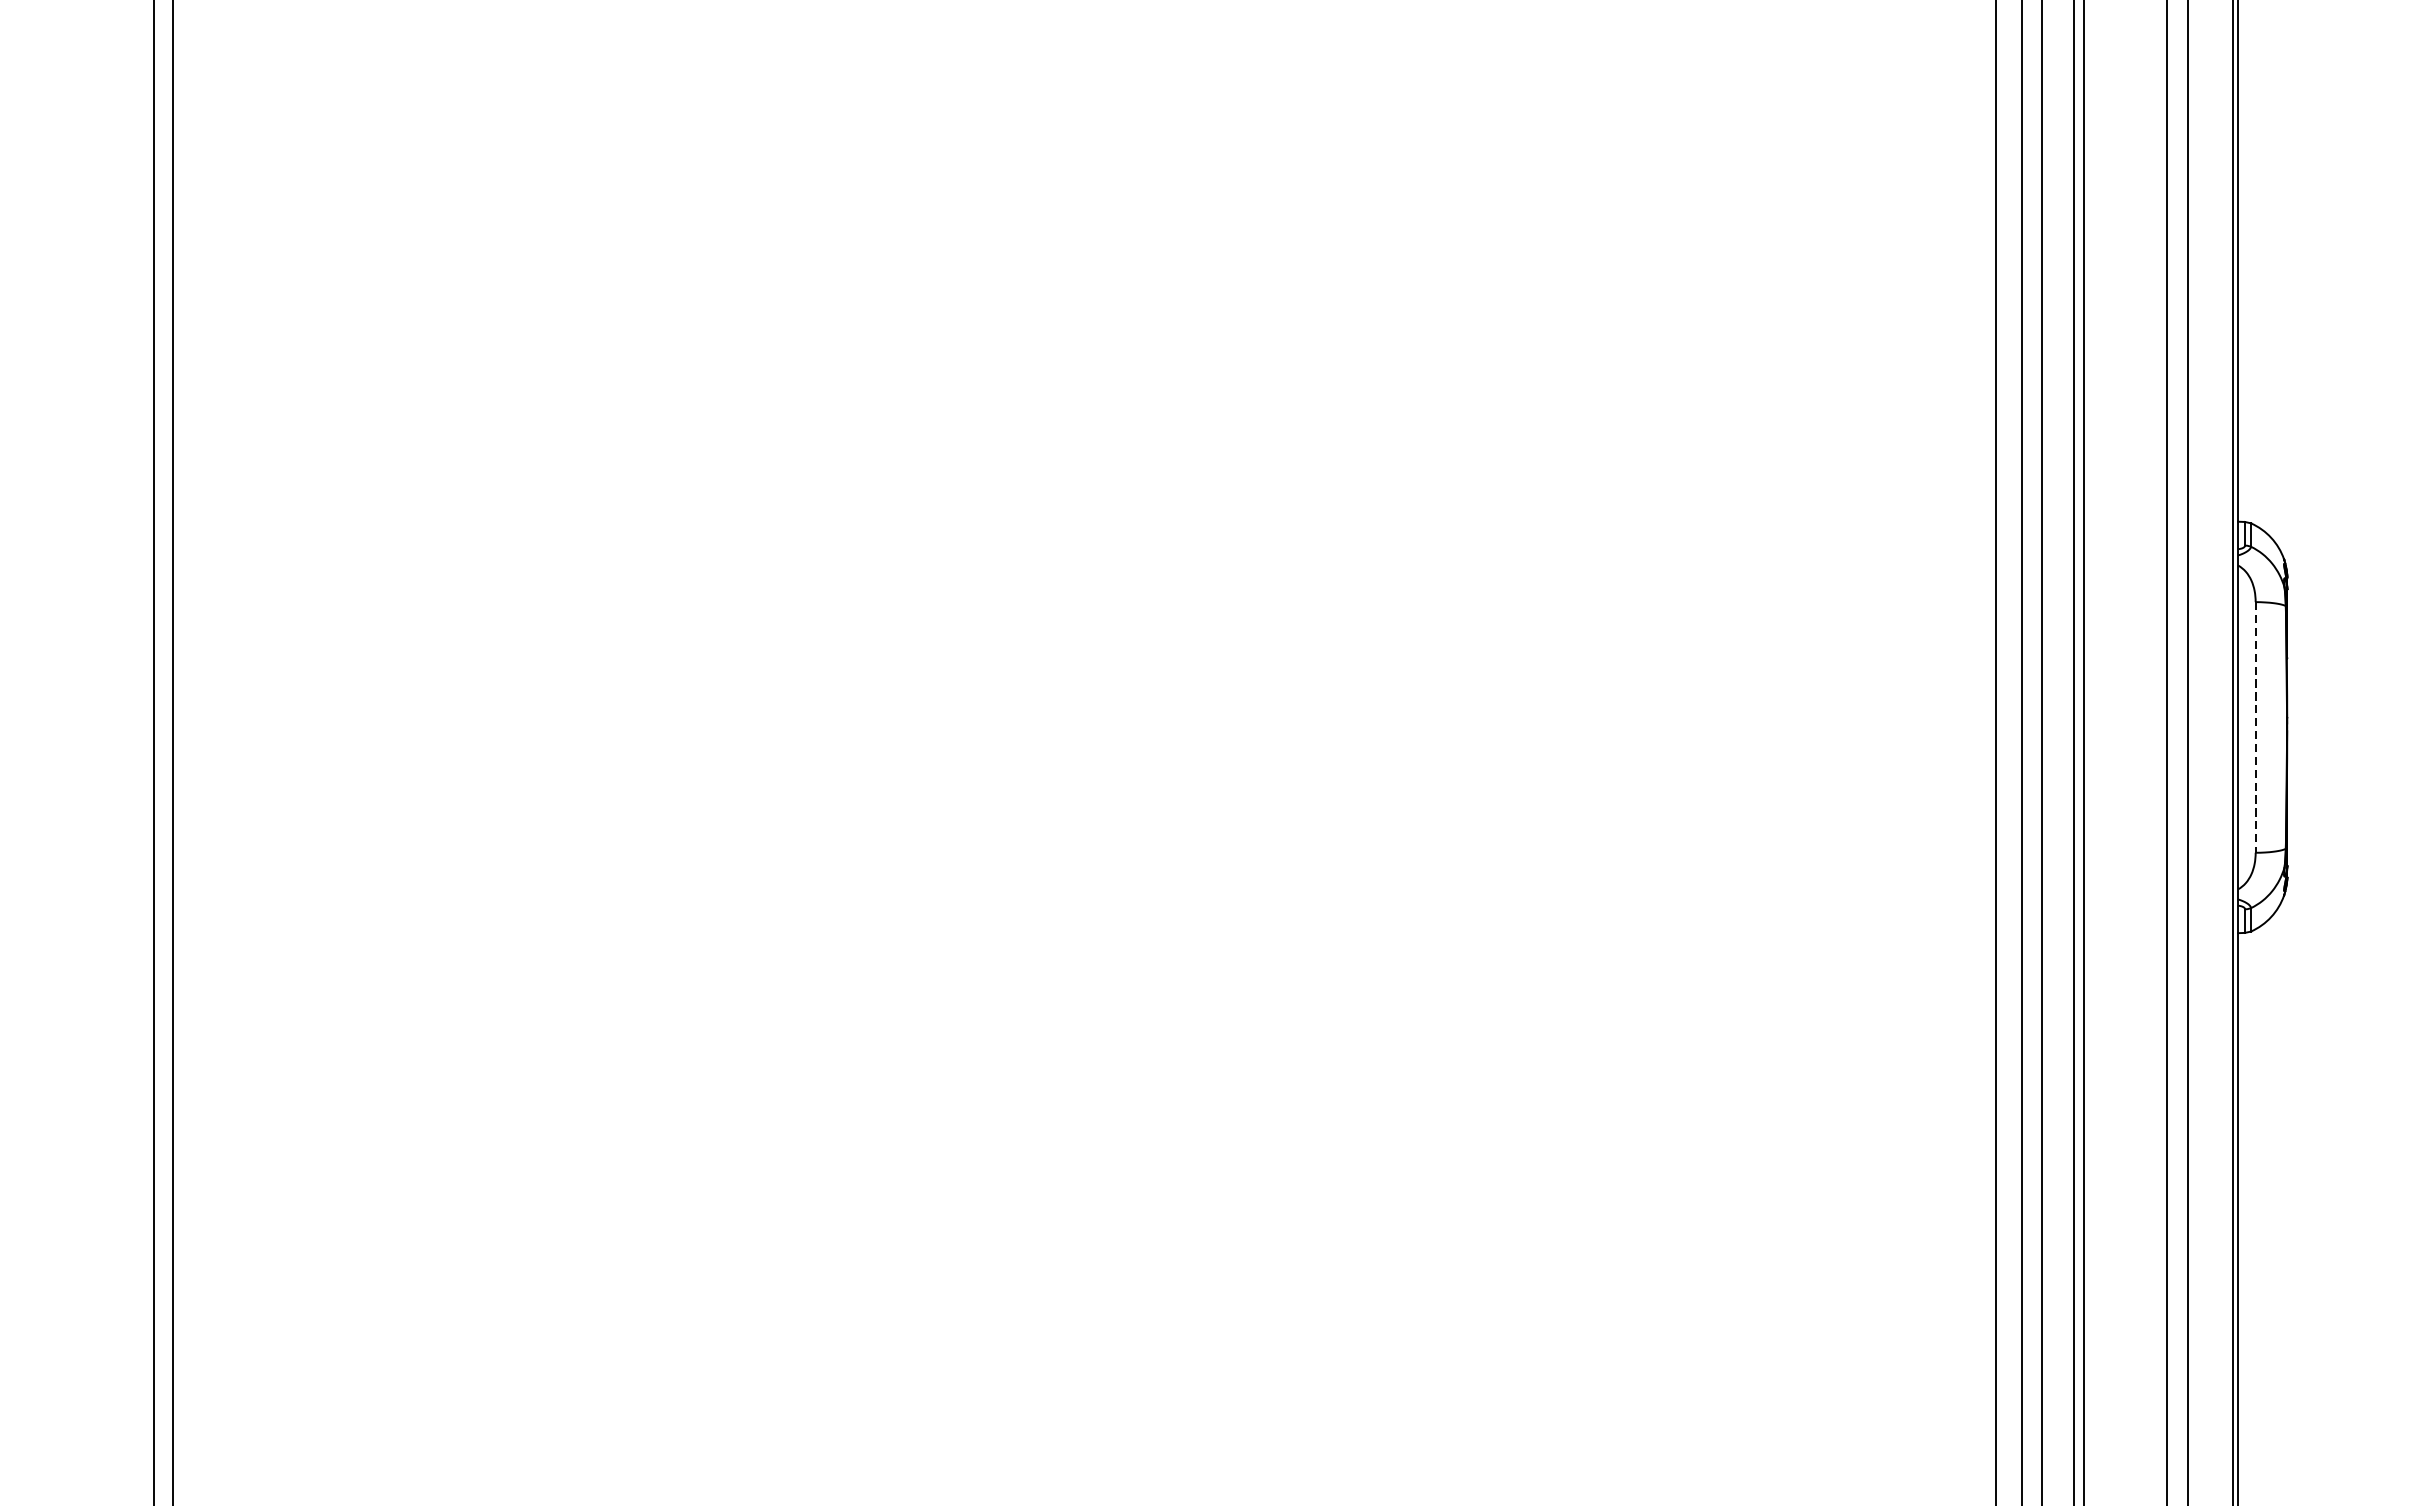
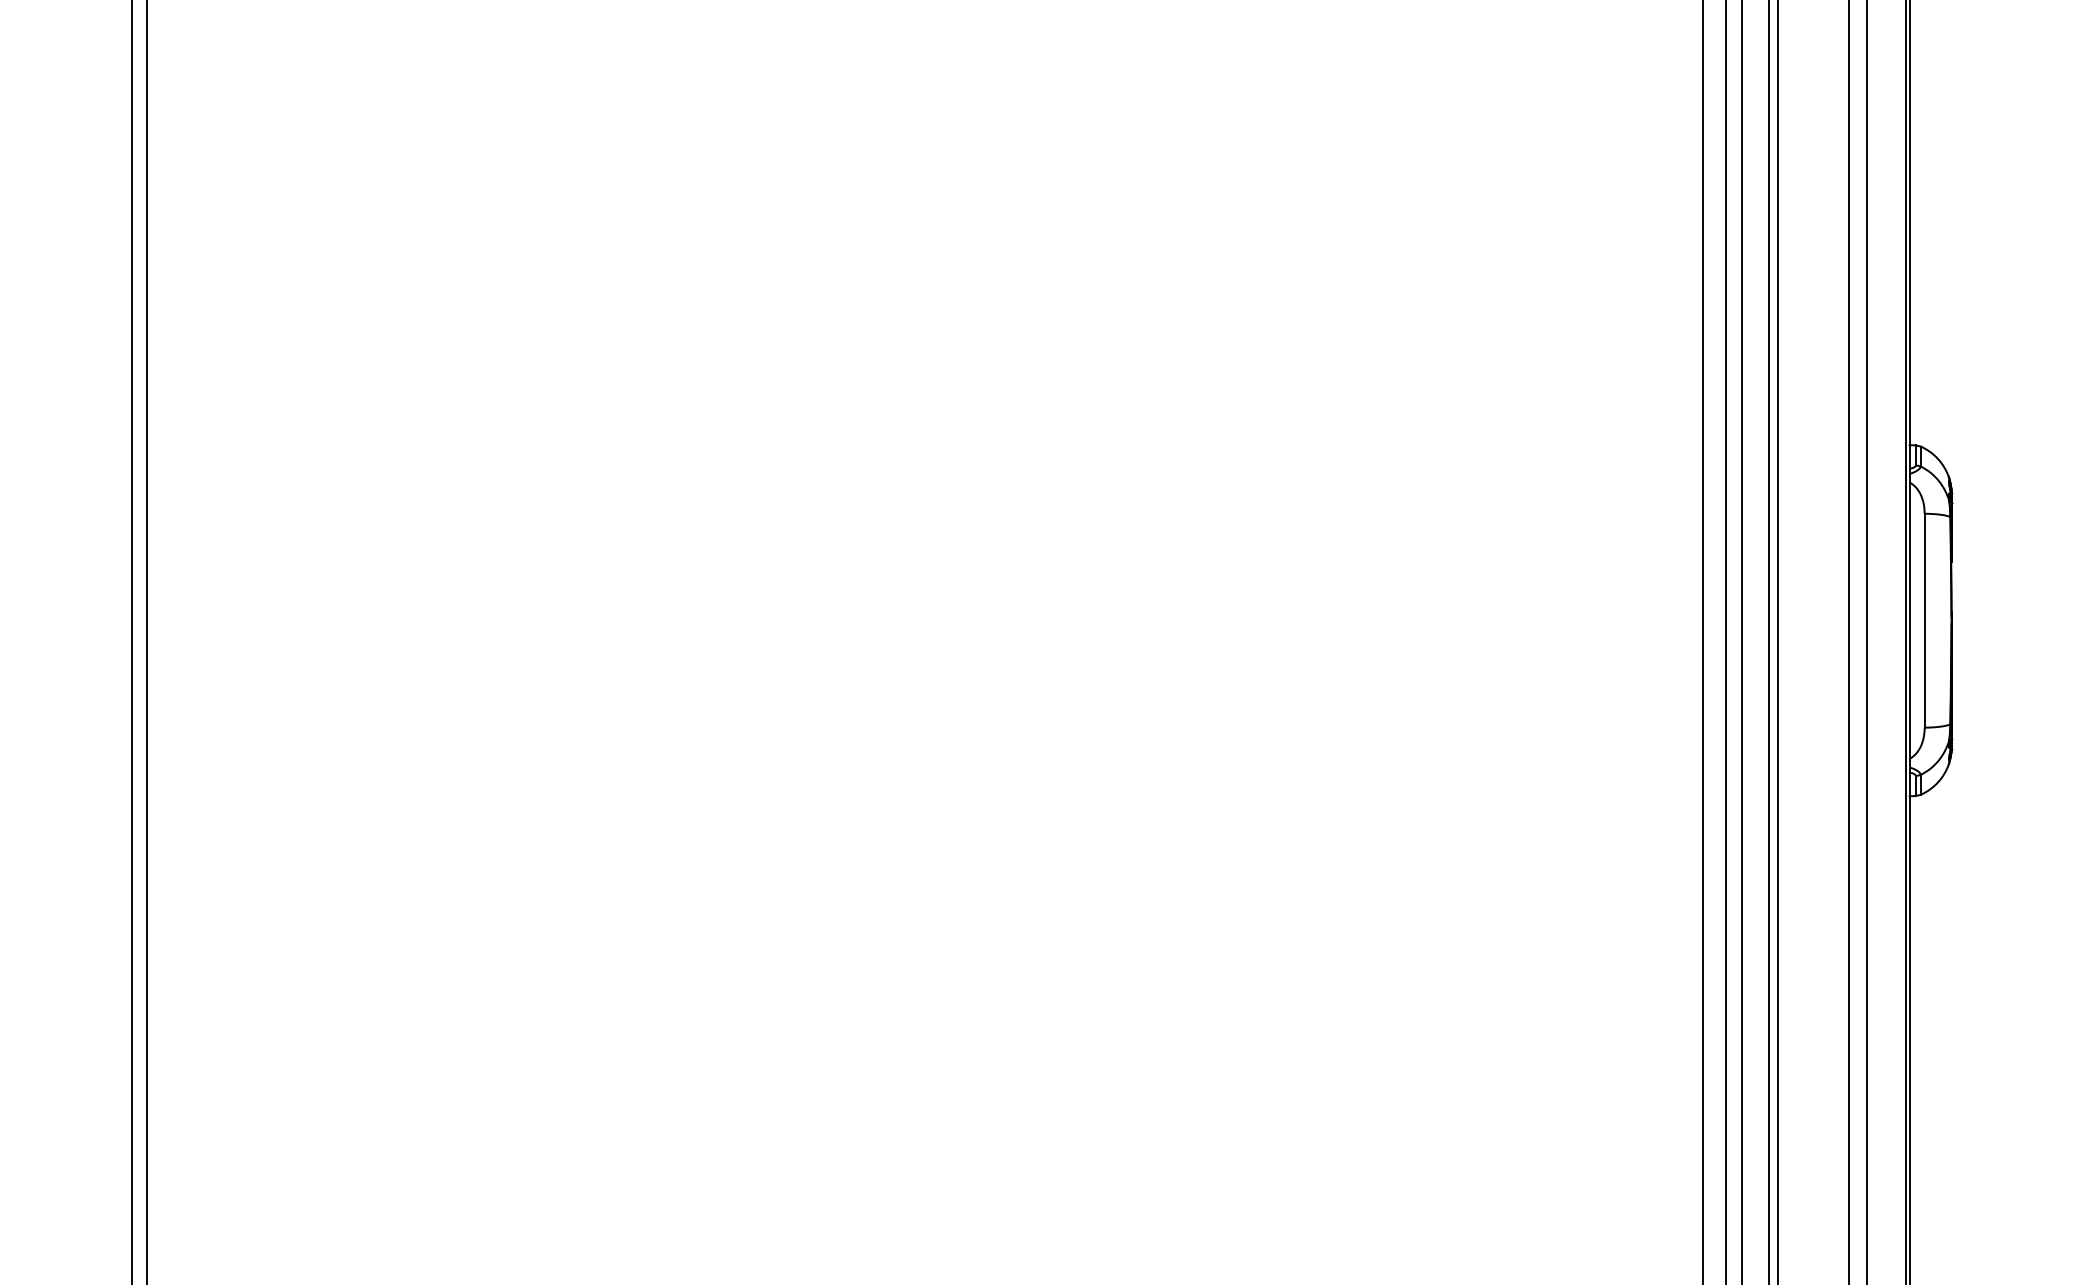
line: (2255, 727) -> (1924, 620), dashed -> solid

